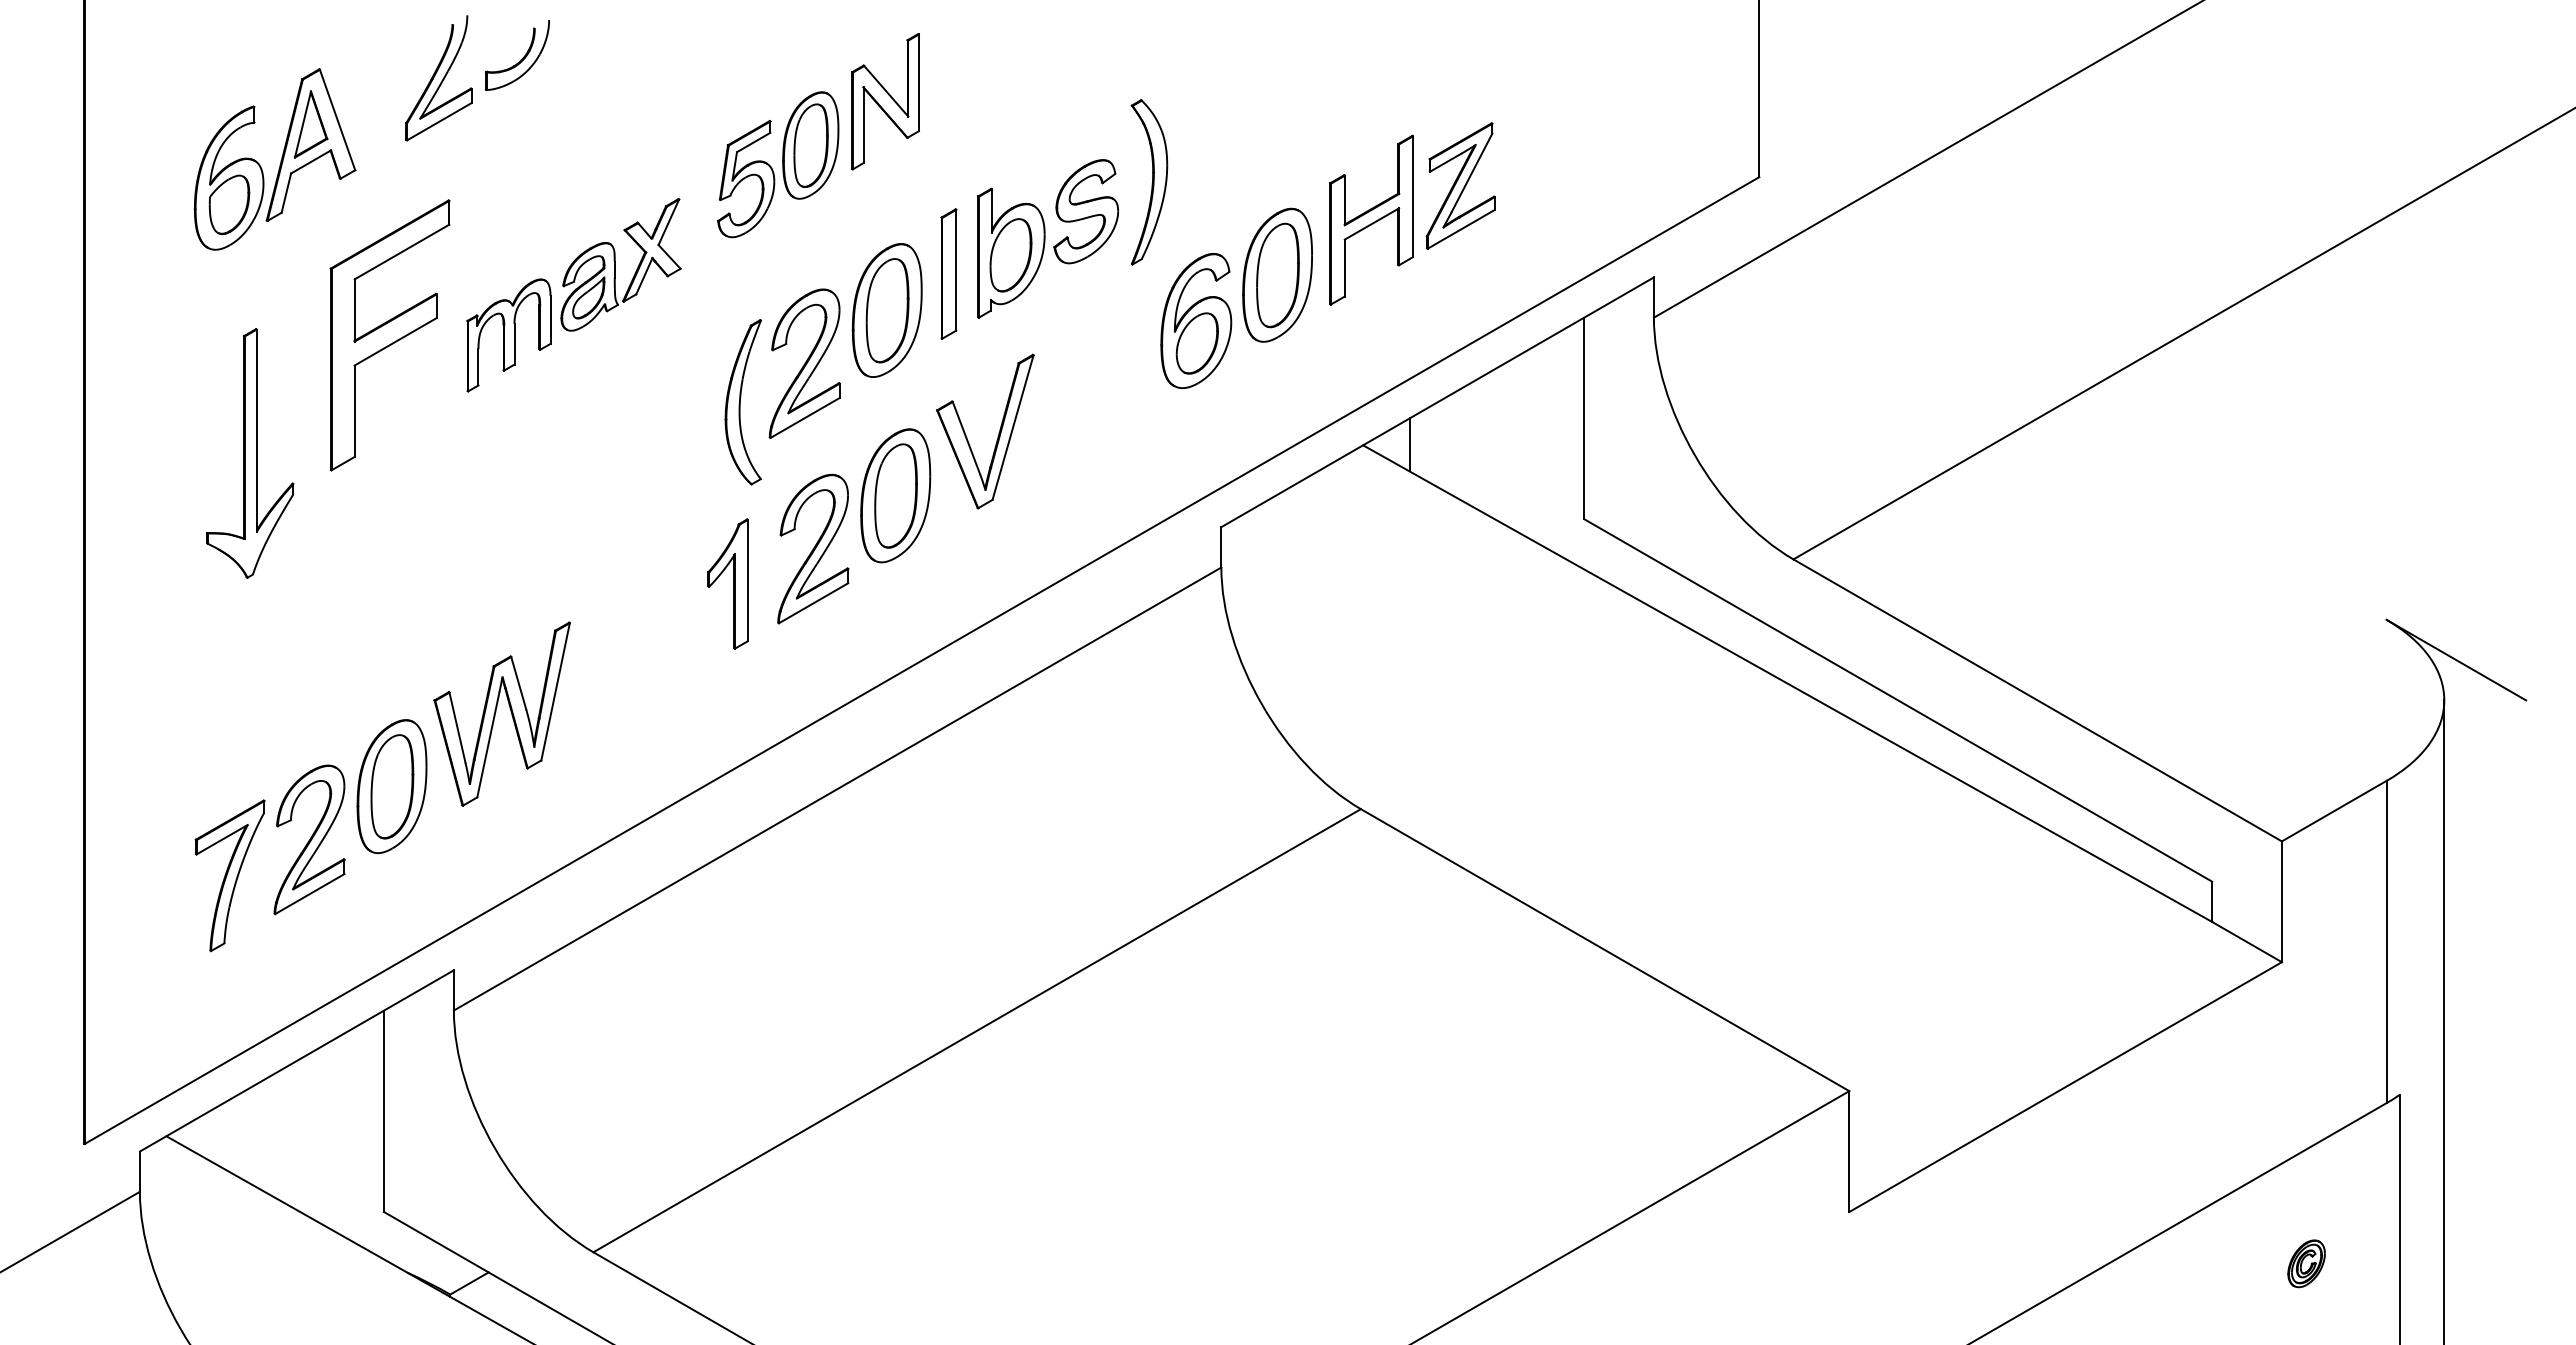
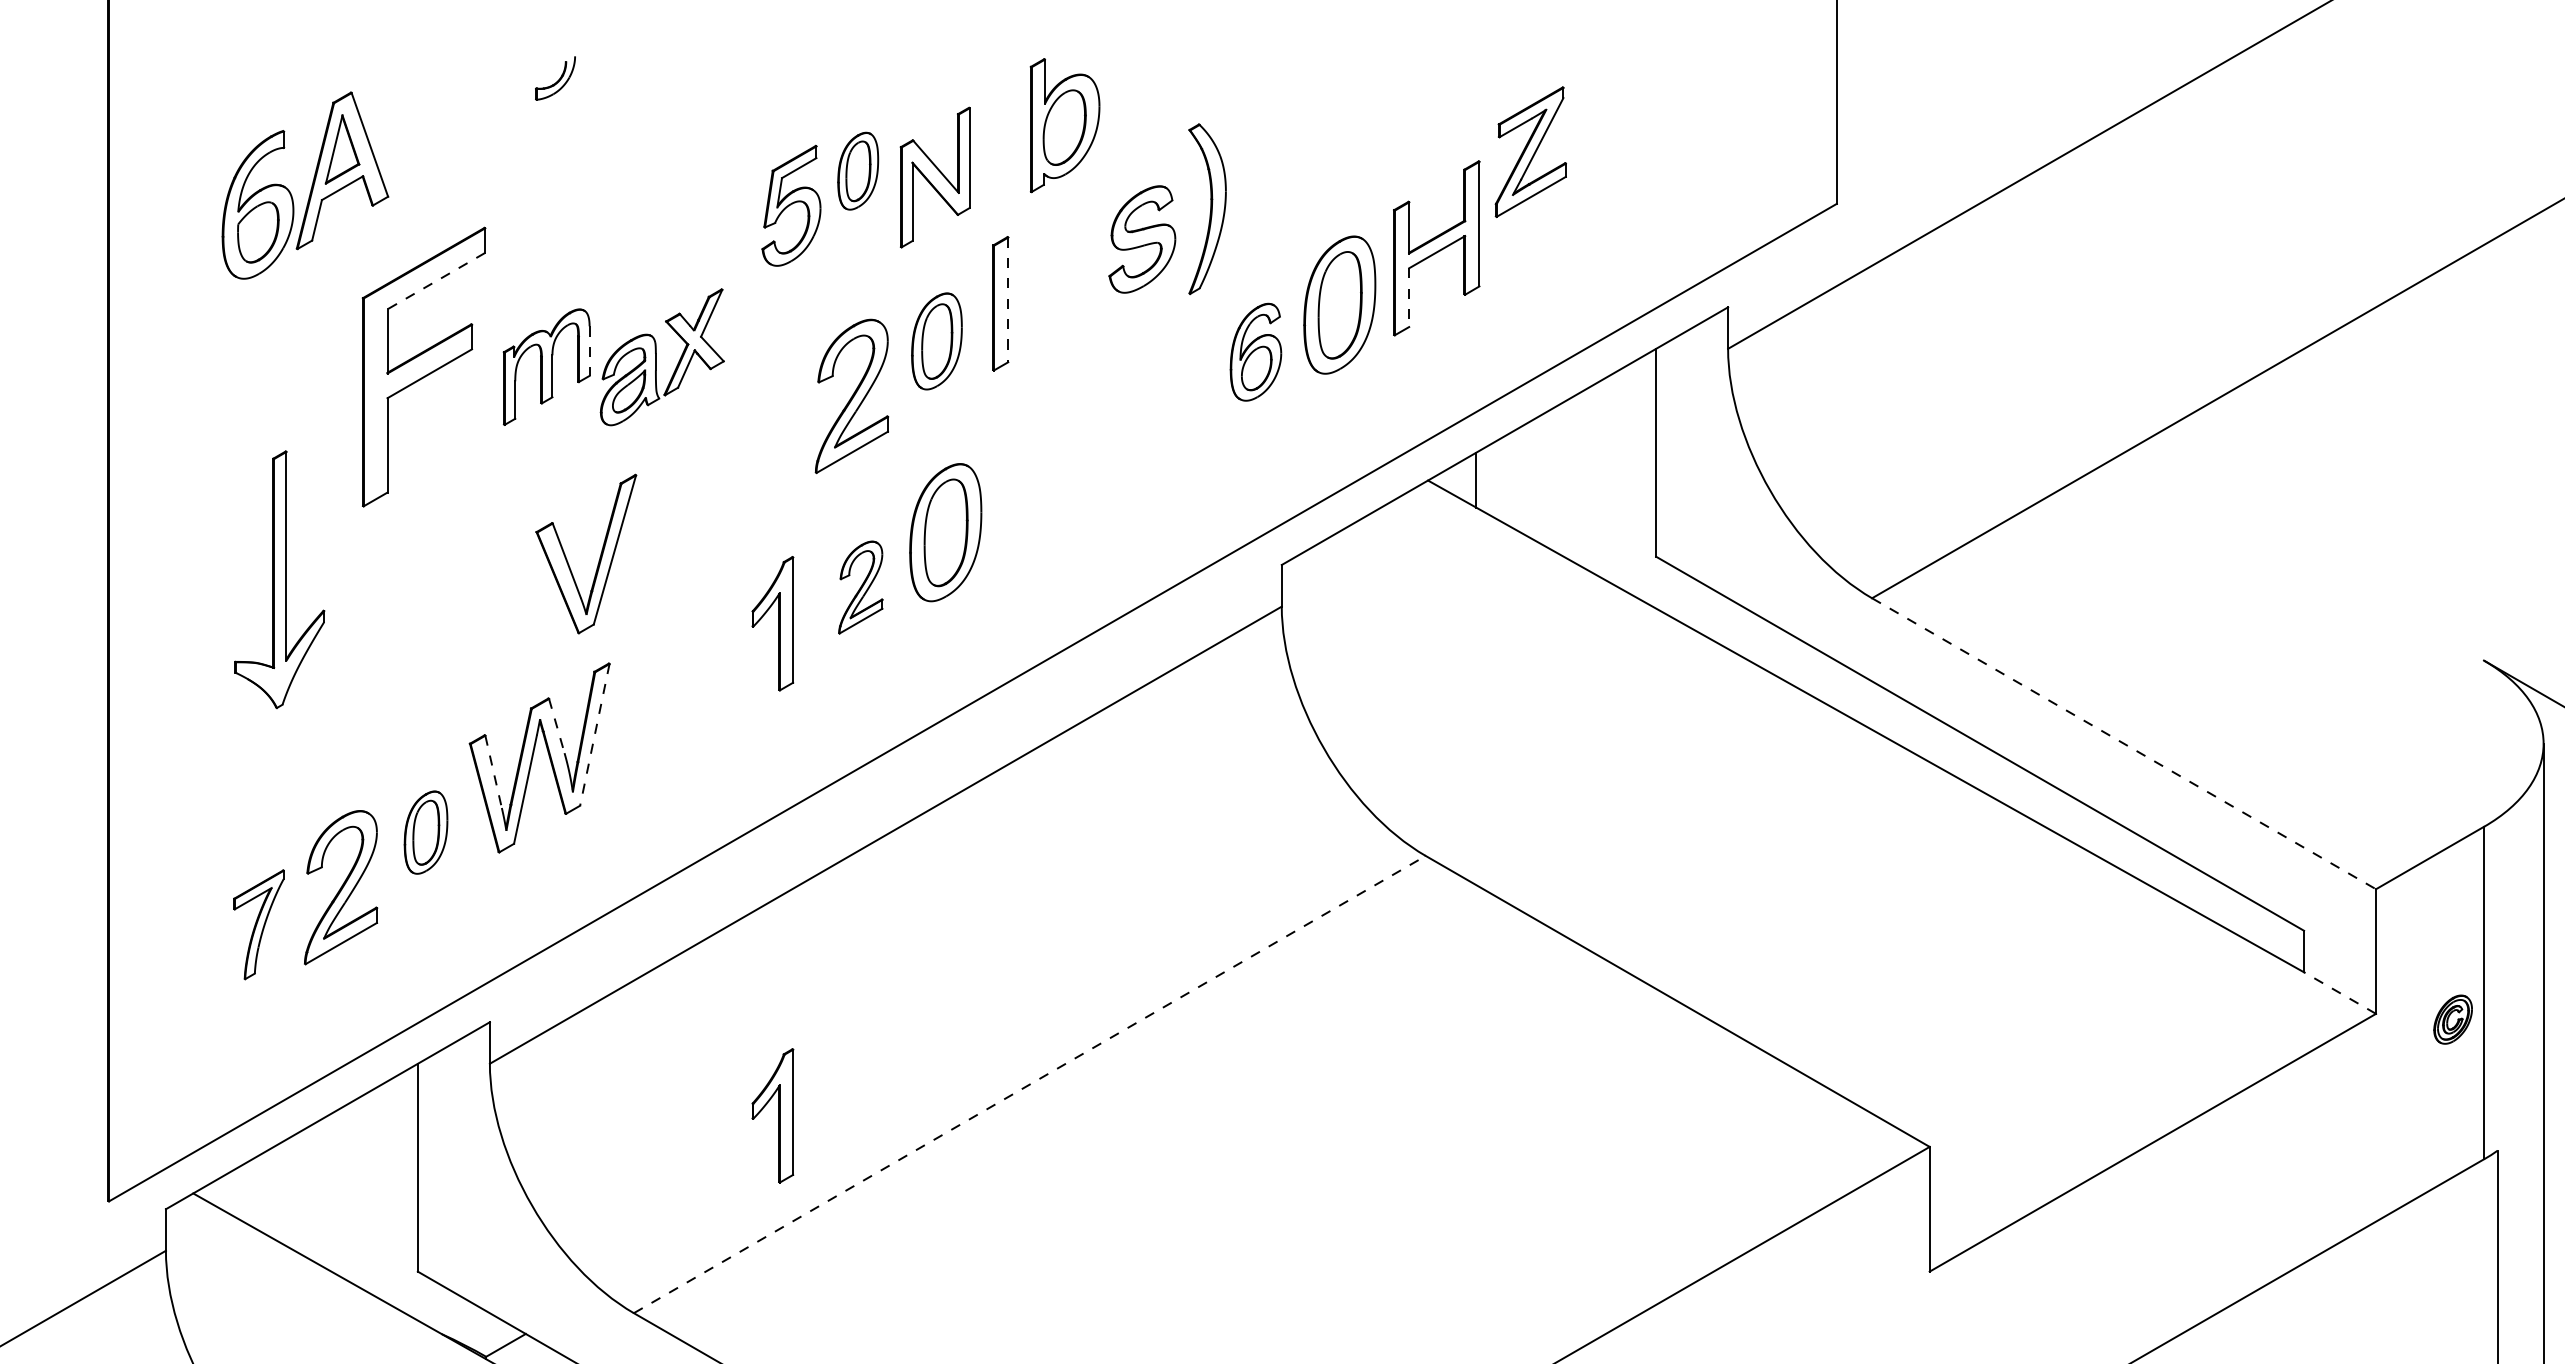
part: (517, 55) -> (555, 78), size x0.6
part: (438, 78) -> (474, 102), removed
part: (885, 101) -> (935, 177), moved
part: (810, 145) -> (857, 171), size x0.7
part: (1460, 185) -> (1530, 151), moved
line: (401, 252) -> (435, 281), solid -> dashed
part: (1011, 252) -> (1065, 124), moved
part: (620, 264) -> (661, 356), moved
line: (1344, 268) -> (1408, 298), solid -> dashed
line: (956, 270) -> (1008, 300), solid -> dashed
part: (886, 310) -> (936, 341), size x0.7
line: (550, 320) -> (589, 351), solid -> dashed
part: (1196, 320) -> (1256, 351), size x0.7
part: (742, 402) -> (787, 436), removed
part: (997, 436) -> (598, 559), moved
part: (250, 453) -> (280, 579), moved
part: (813, 548) -> (860, 587), size x0.6
line: (518, 683) -> (556, 726), solid -> dashed
line: (555, 692) -> (594, 735), solid -> dashed
line: (2037, 700) -> (2123, 743), solid -> dashed
line: (457, 727) -> (493, 771), solid -> dashed
part: (391, 786) -> (425, 832), size x0.6
part: (229, 875) -> (258, 924), size x0.7
line: (2246, 941) -> (2339, 992), solid -> dashed
line: (977, 1030) -> (1030, 1084), solid -> dashed
part: (727, 1060) -> (772, 1115), added
part: (2306, 1263) -> (2453, 1019), moved

